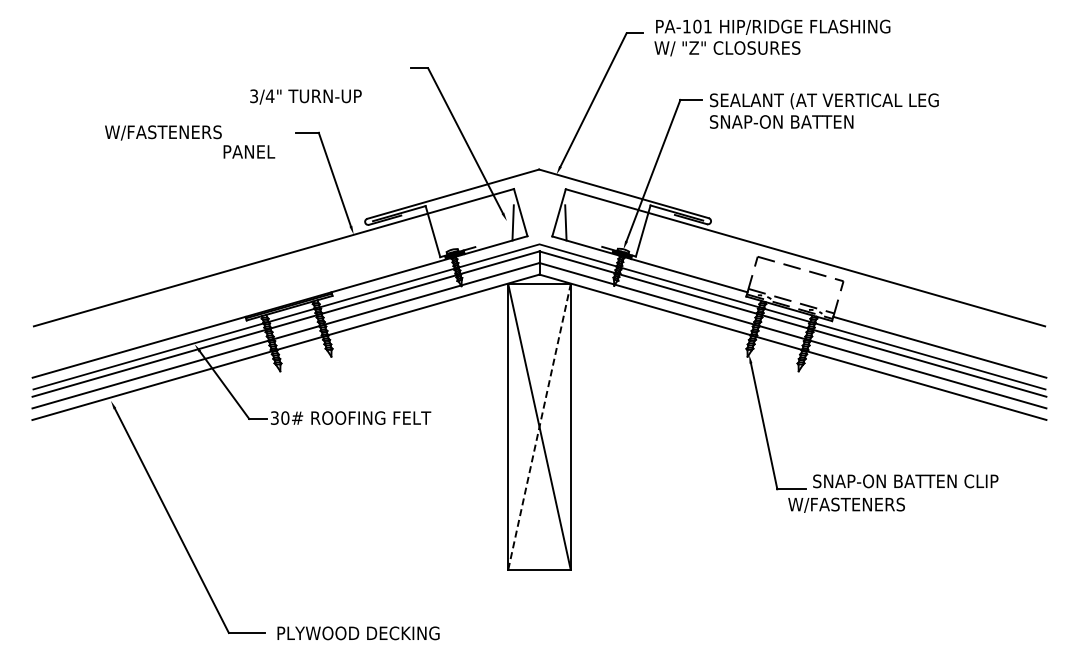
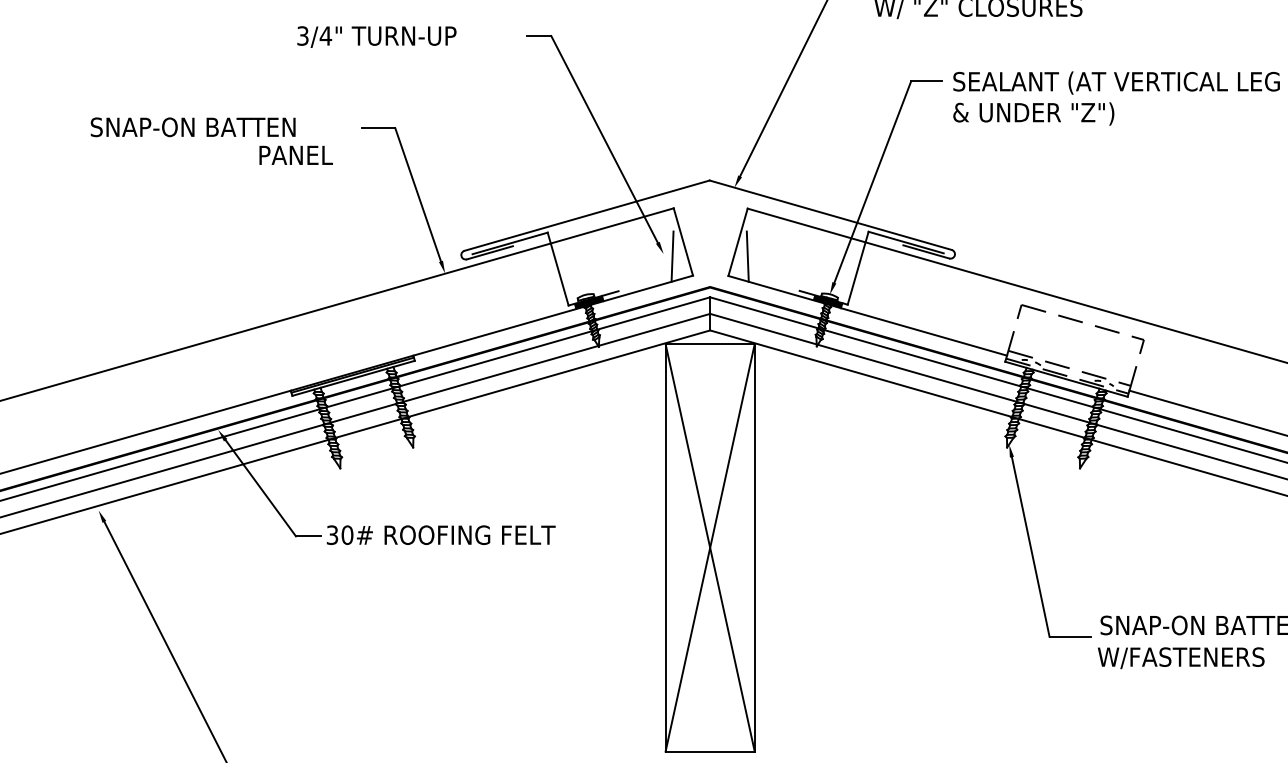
text: (305, 96) -> (376, 36), moved
text: (781, 122) -> (1055, 113), SNAP-ON BATTEN -> & UNDER "Z")
text: (176, 132) -> (192, 127), W/FASTENERS -> SNAP-ON BATTEN
line: (539, 426) -> (710, 547), dashed -> solid
text: (846, 504) -> (1181, 657), moved

